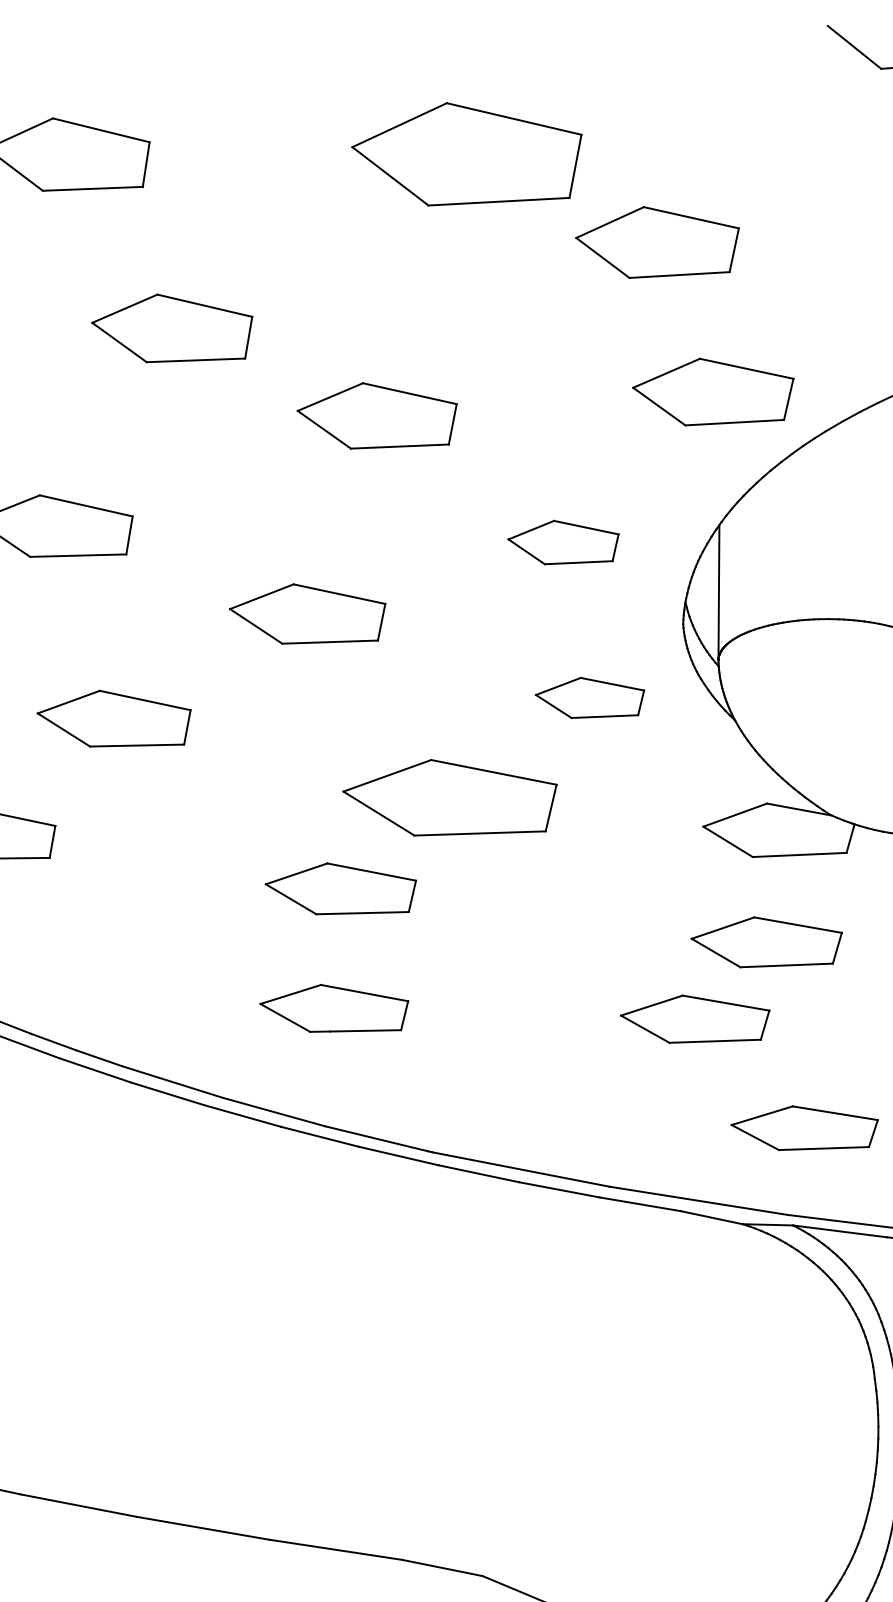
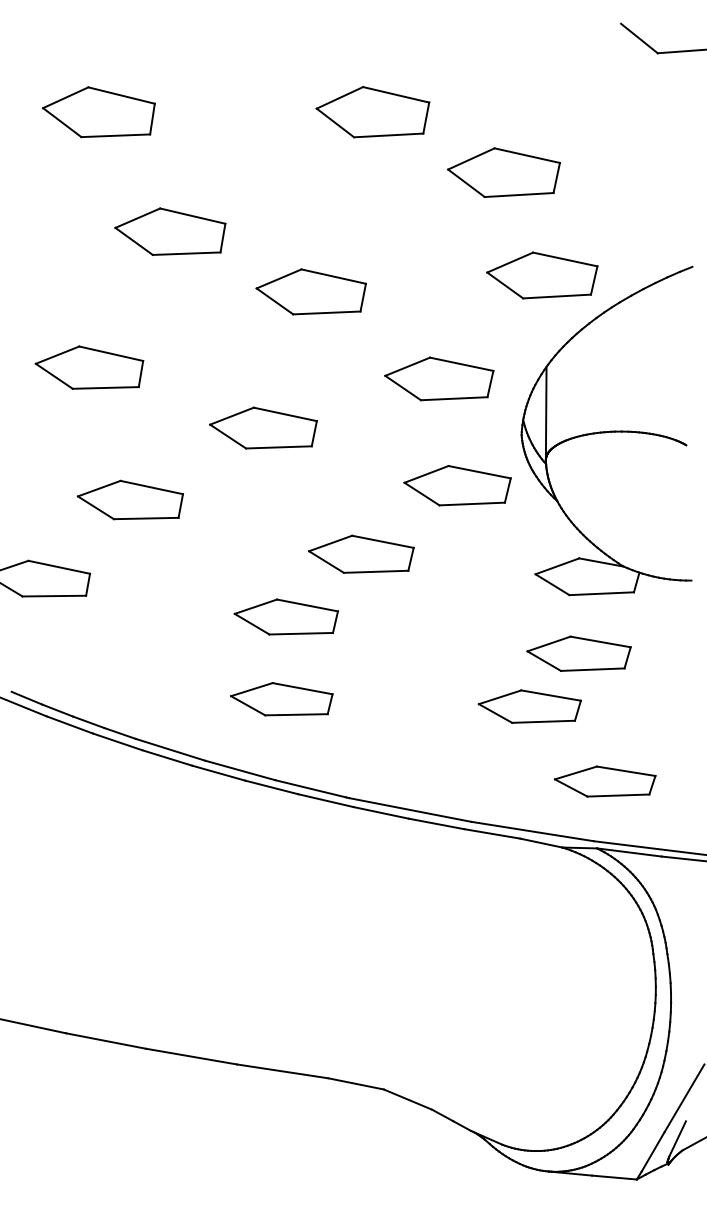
part: (466, 154) -> (372, 112), size x0.71
part: (563, 541) -> (439, 378), size x1.43
part: (589, 697) -> (457, 485), size x1.43
part: (450, 796) -> (361, 553), size x0.71

